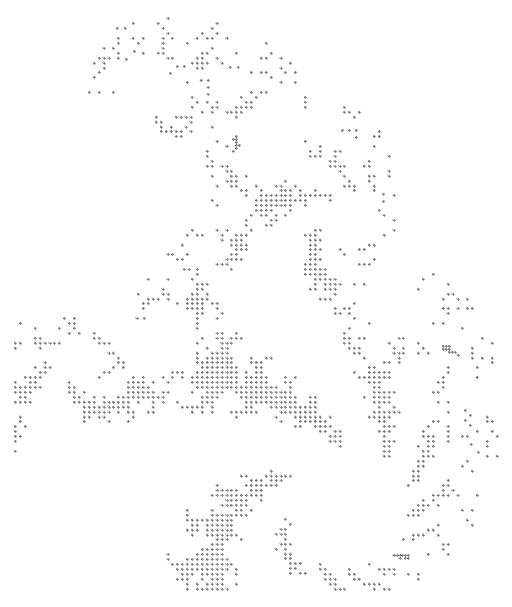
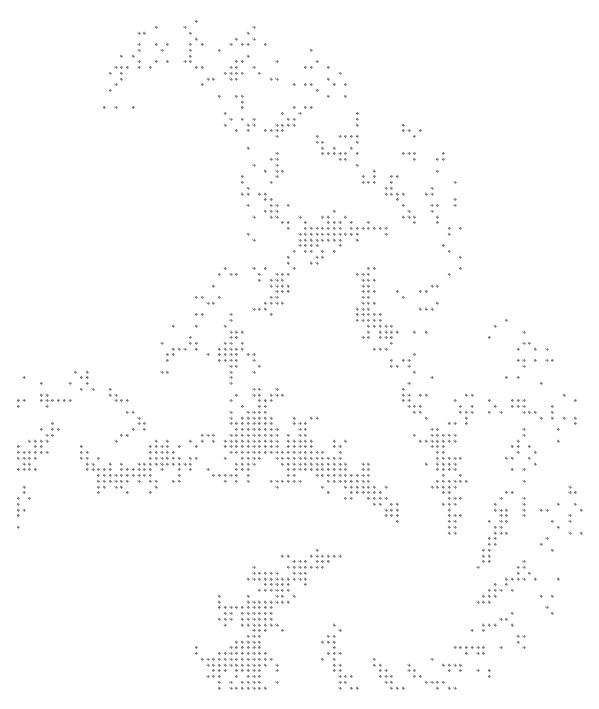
part: (120, 28) -> (141, 33), size x0.62
part: (131, 55) -> (153, 64), size x0.62
part: (233, 68) -> (273, 79), size x0.62
part: (177, 69) -> (207, 81), size x0.71
part: (204, 87) -> (239, 101), size x0.71
part: (173, 126) -> (336, 147), moved
part: (349, 134) -> (408, 156), size x0.71
part: (236, 143) -> (276, 167), size x1.67
part: (384, 198) -> (449, 231), size x0.62
part: (186, 269) -> (199, 314), moved
part: (140, 318) -> (164, 372), size x0.62
part: (450, 350) -> (526, 409), size x1.67
part: (468, 418) -> (532, 455), moved
part: (475, 448) -> (555, 524), size x0.62
part: (290, 546) -> (339, 656), moved
part: (400, 556) -> (468, 650), size x1.67

